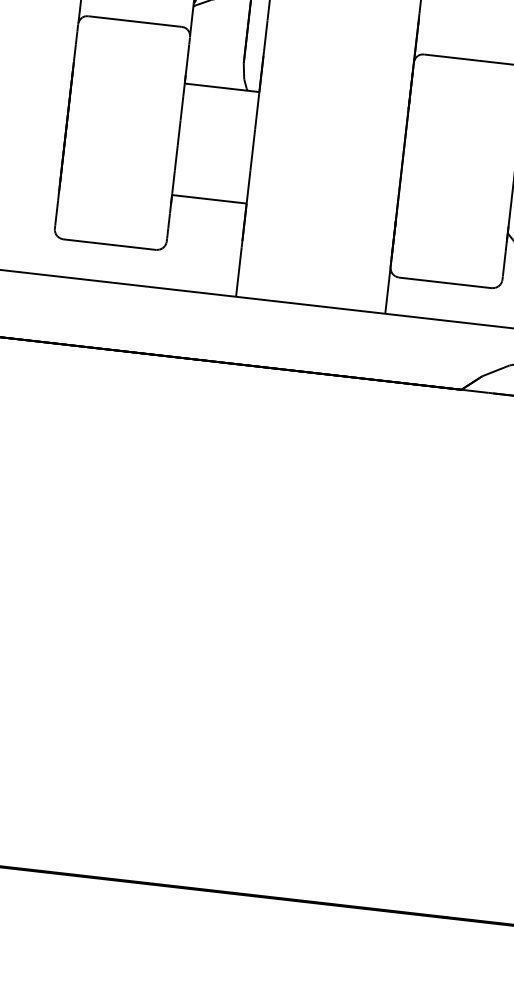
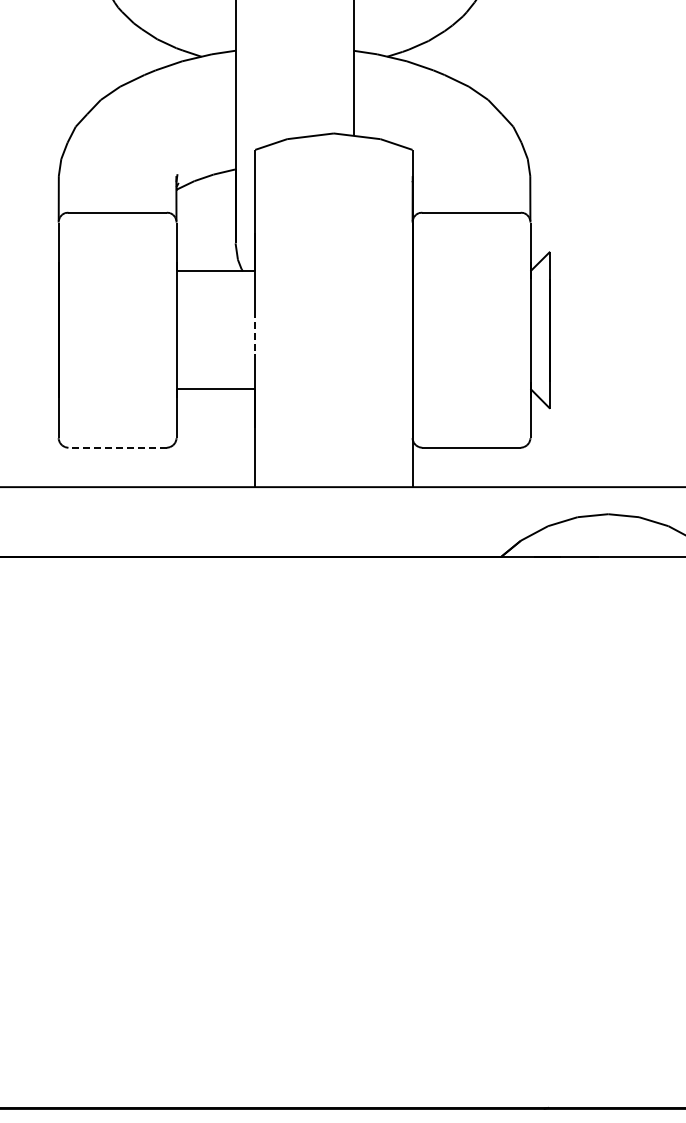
line: (253, 150) -> (255, 332), solid -> dashed
line: (109, 244) -> (117, 447), solid -> dashed

